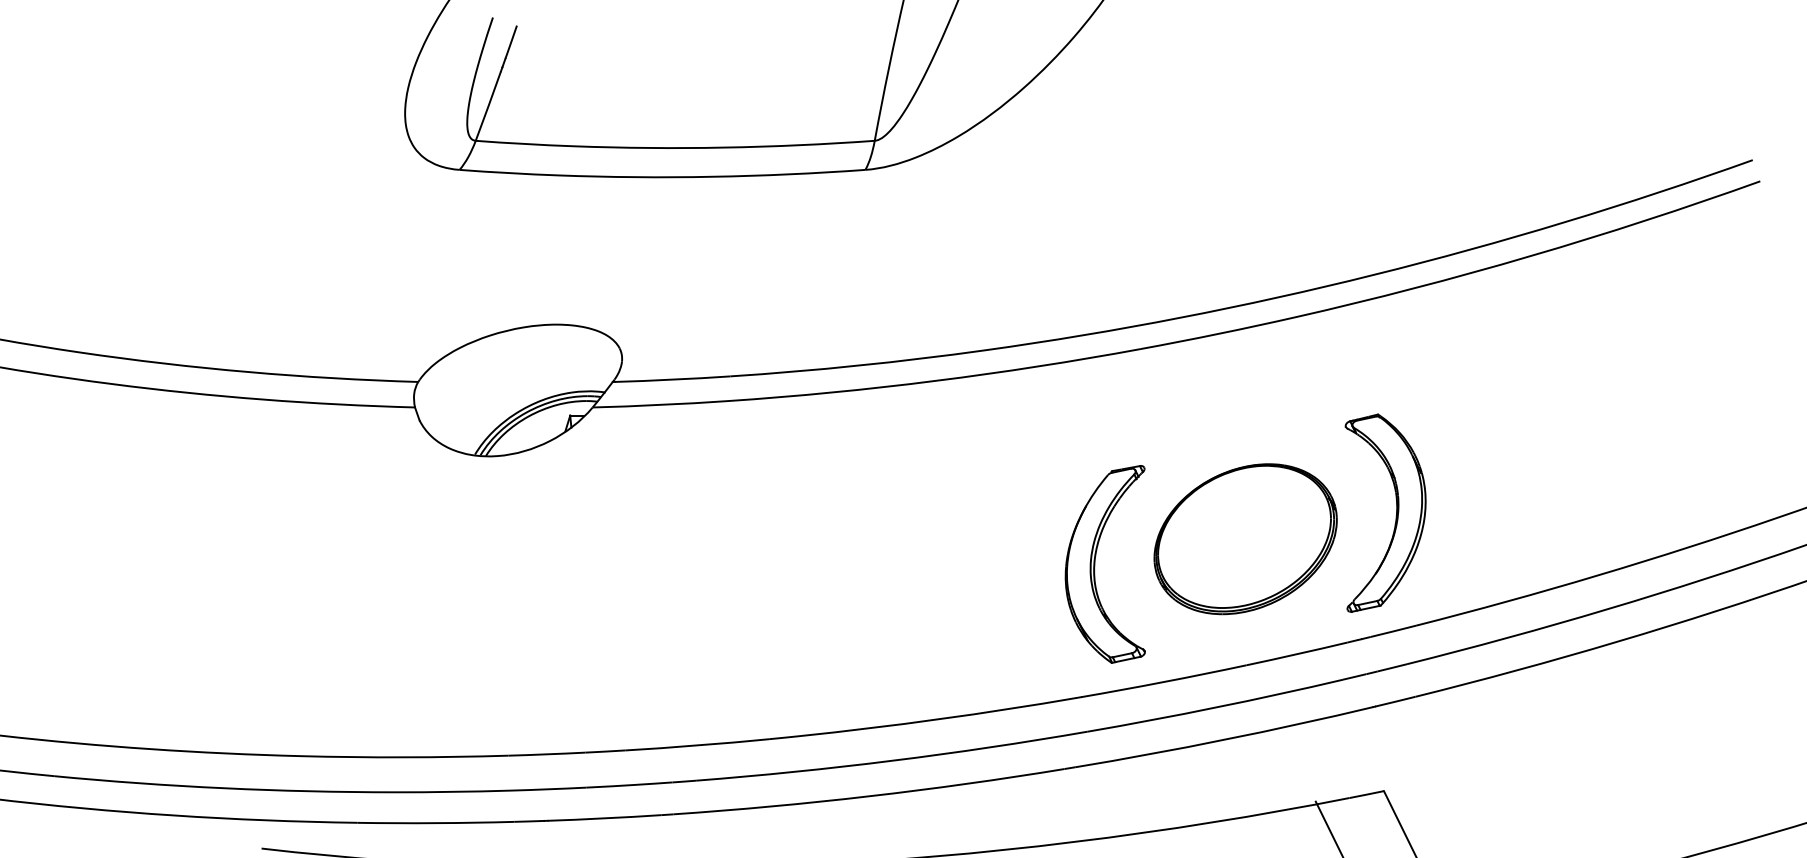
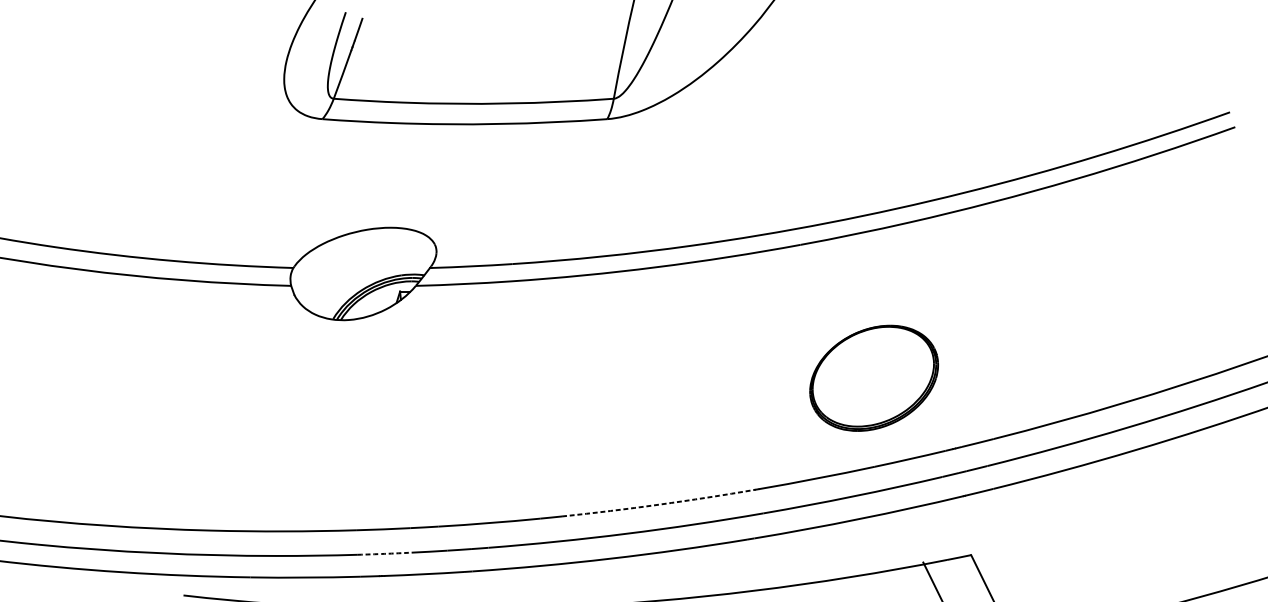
part: (1395, 516) -> (979, 362), removed
part: (1095, 564) -> (768, 396), removed
arc: (939, 719) -> (659, 504), solid -> dashed
arc: (548, 789) -> (384, 553), solid -> dashed

